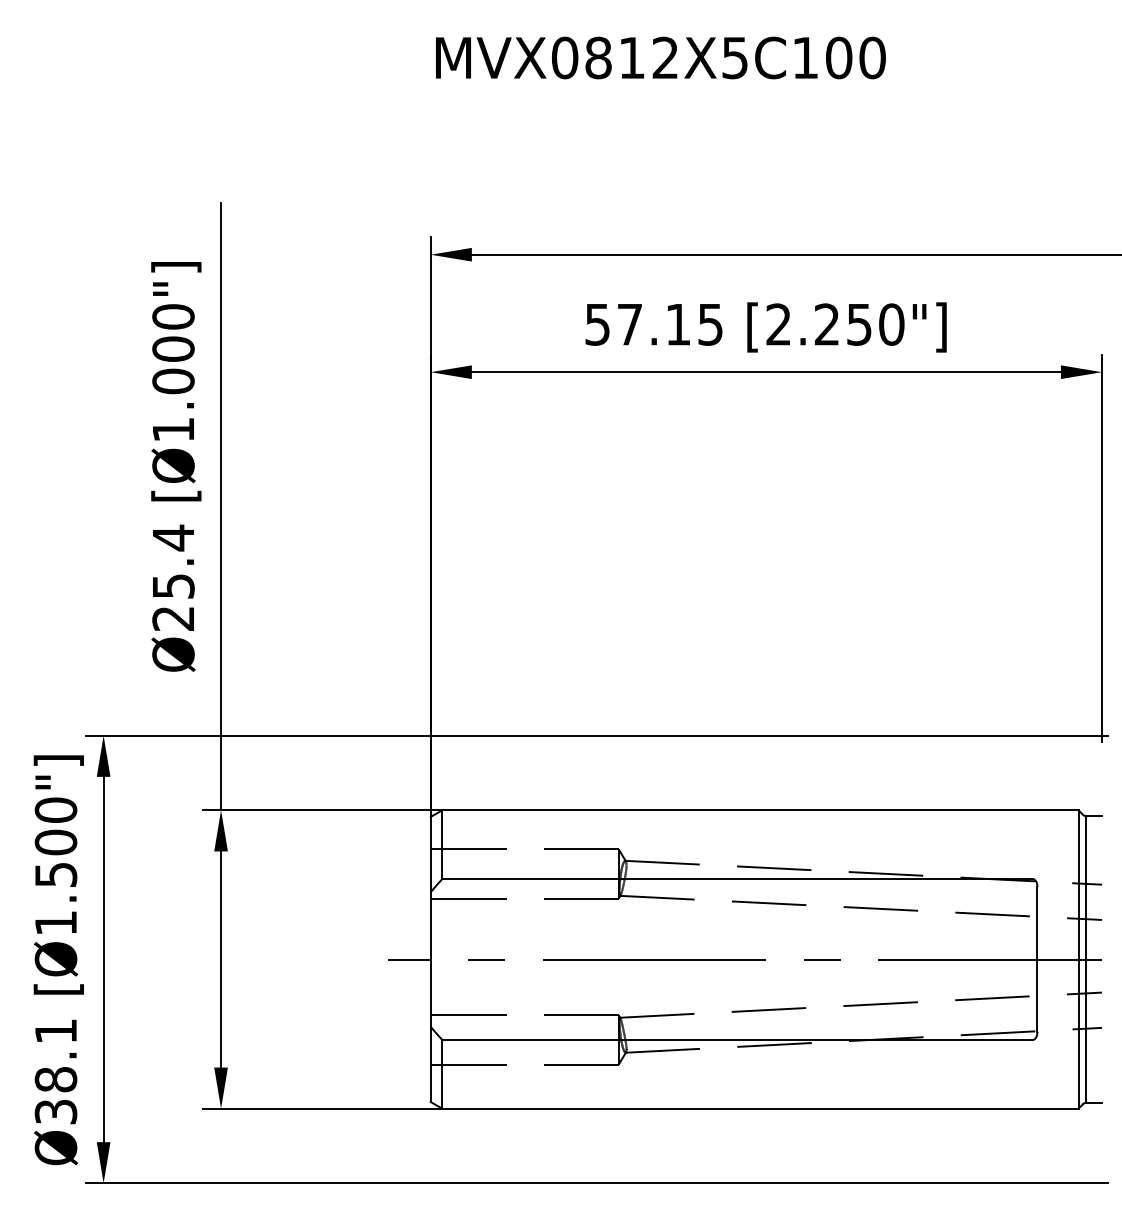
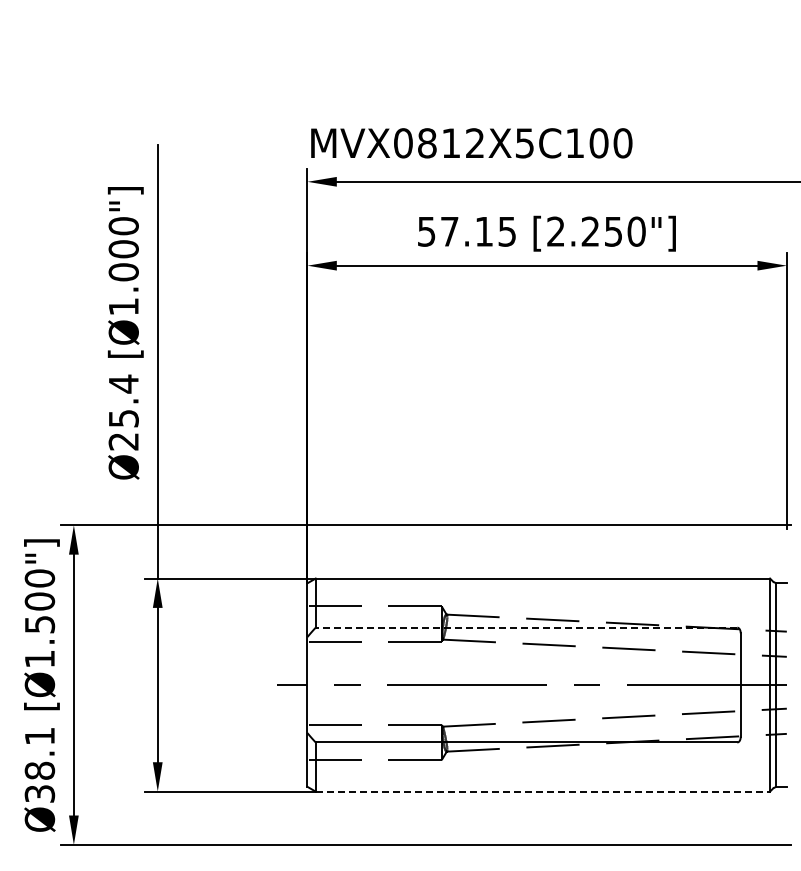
text: (660, 58) -> (471, 143), moved
line: (737, 878) -> (526, 627), solid -> dashed
line: (761, 1108) -> (543, 791), solid -> dashed

